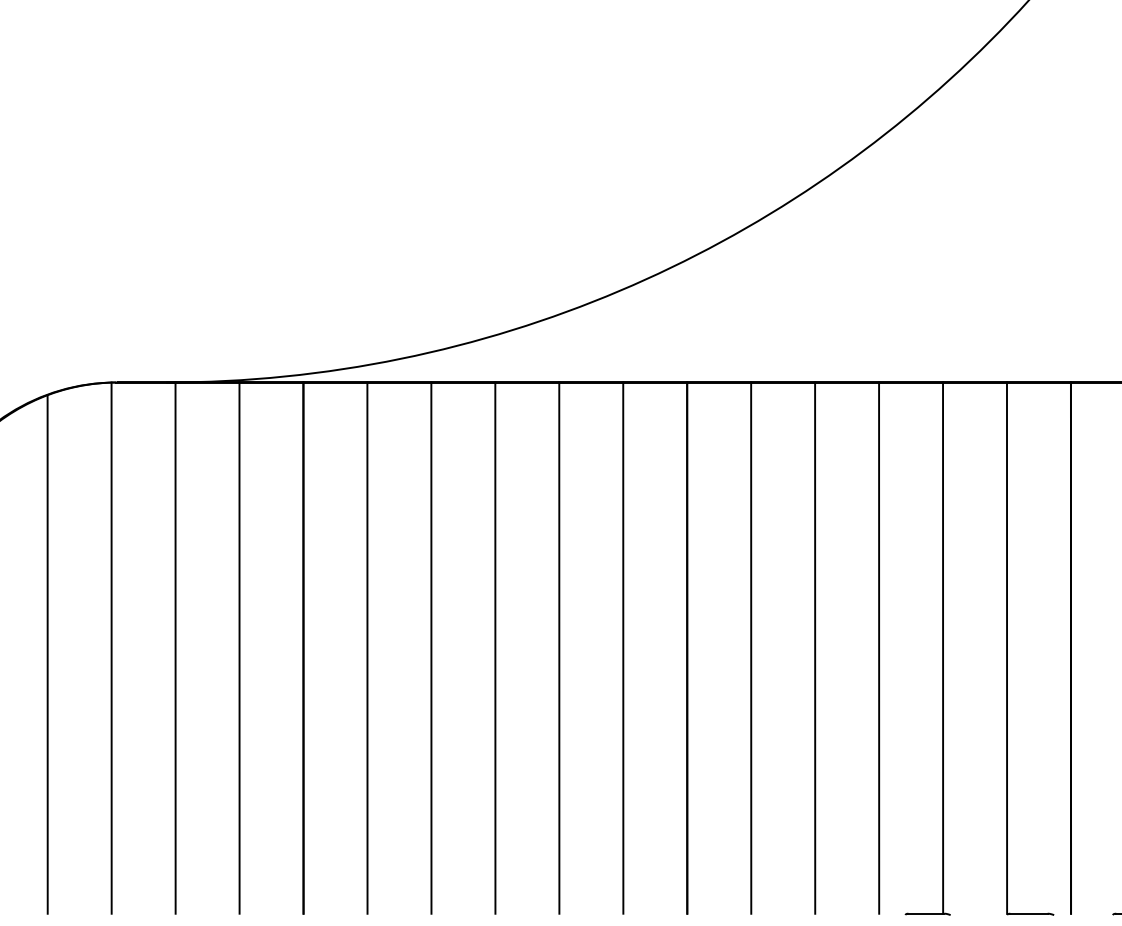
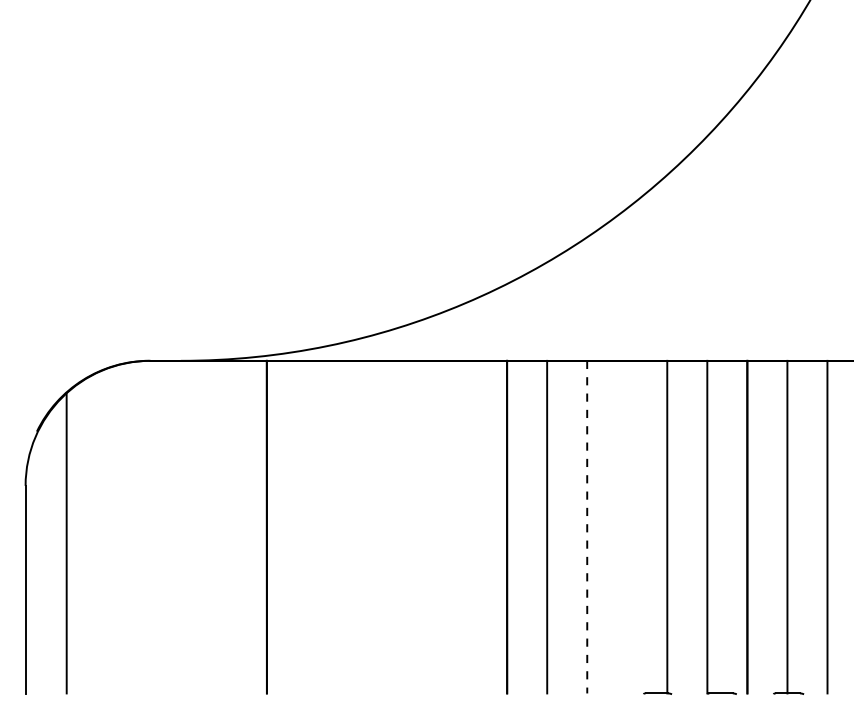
line: (111, 647) -> (146, 526), removed
line: (175, 647) -> (186, 526), removed
line: (238, 647) -> (226, 526), removed
line: (366, 647) -> (306, 526), removed
line: (430, 647) -> (346, 526), removed
line: (494, 647) -> (386, 526), removed
line: (560, 647) -> (427, 526), removed
line: (623, 647) -> (467, 526), removed
line: (879, 647) -> (627, 526), removed
line: (815, 648) -> (587, 527), solid -> dashed
line: (47, 653) -> (106, 530), removed

